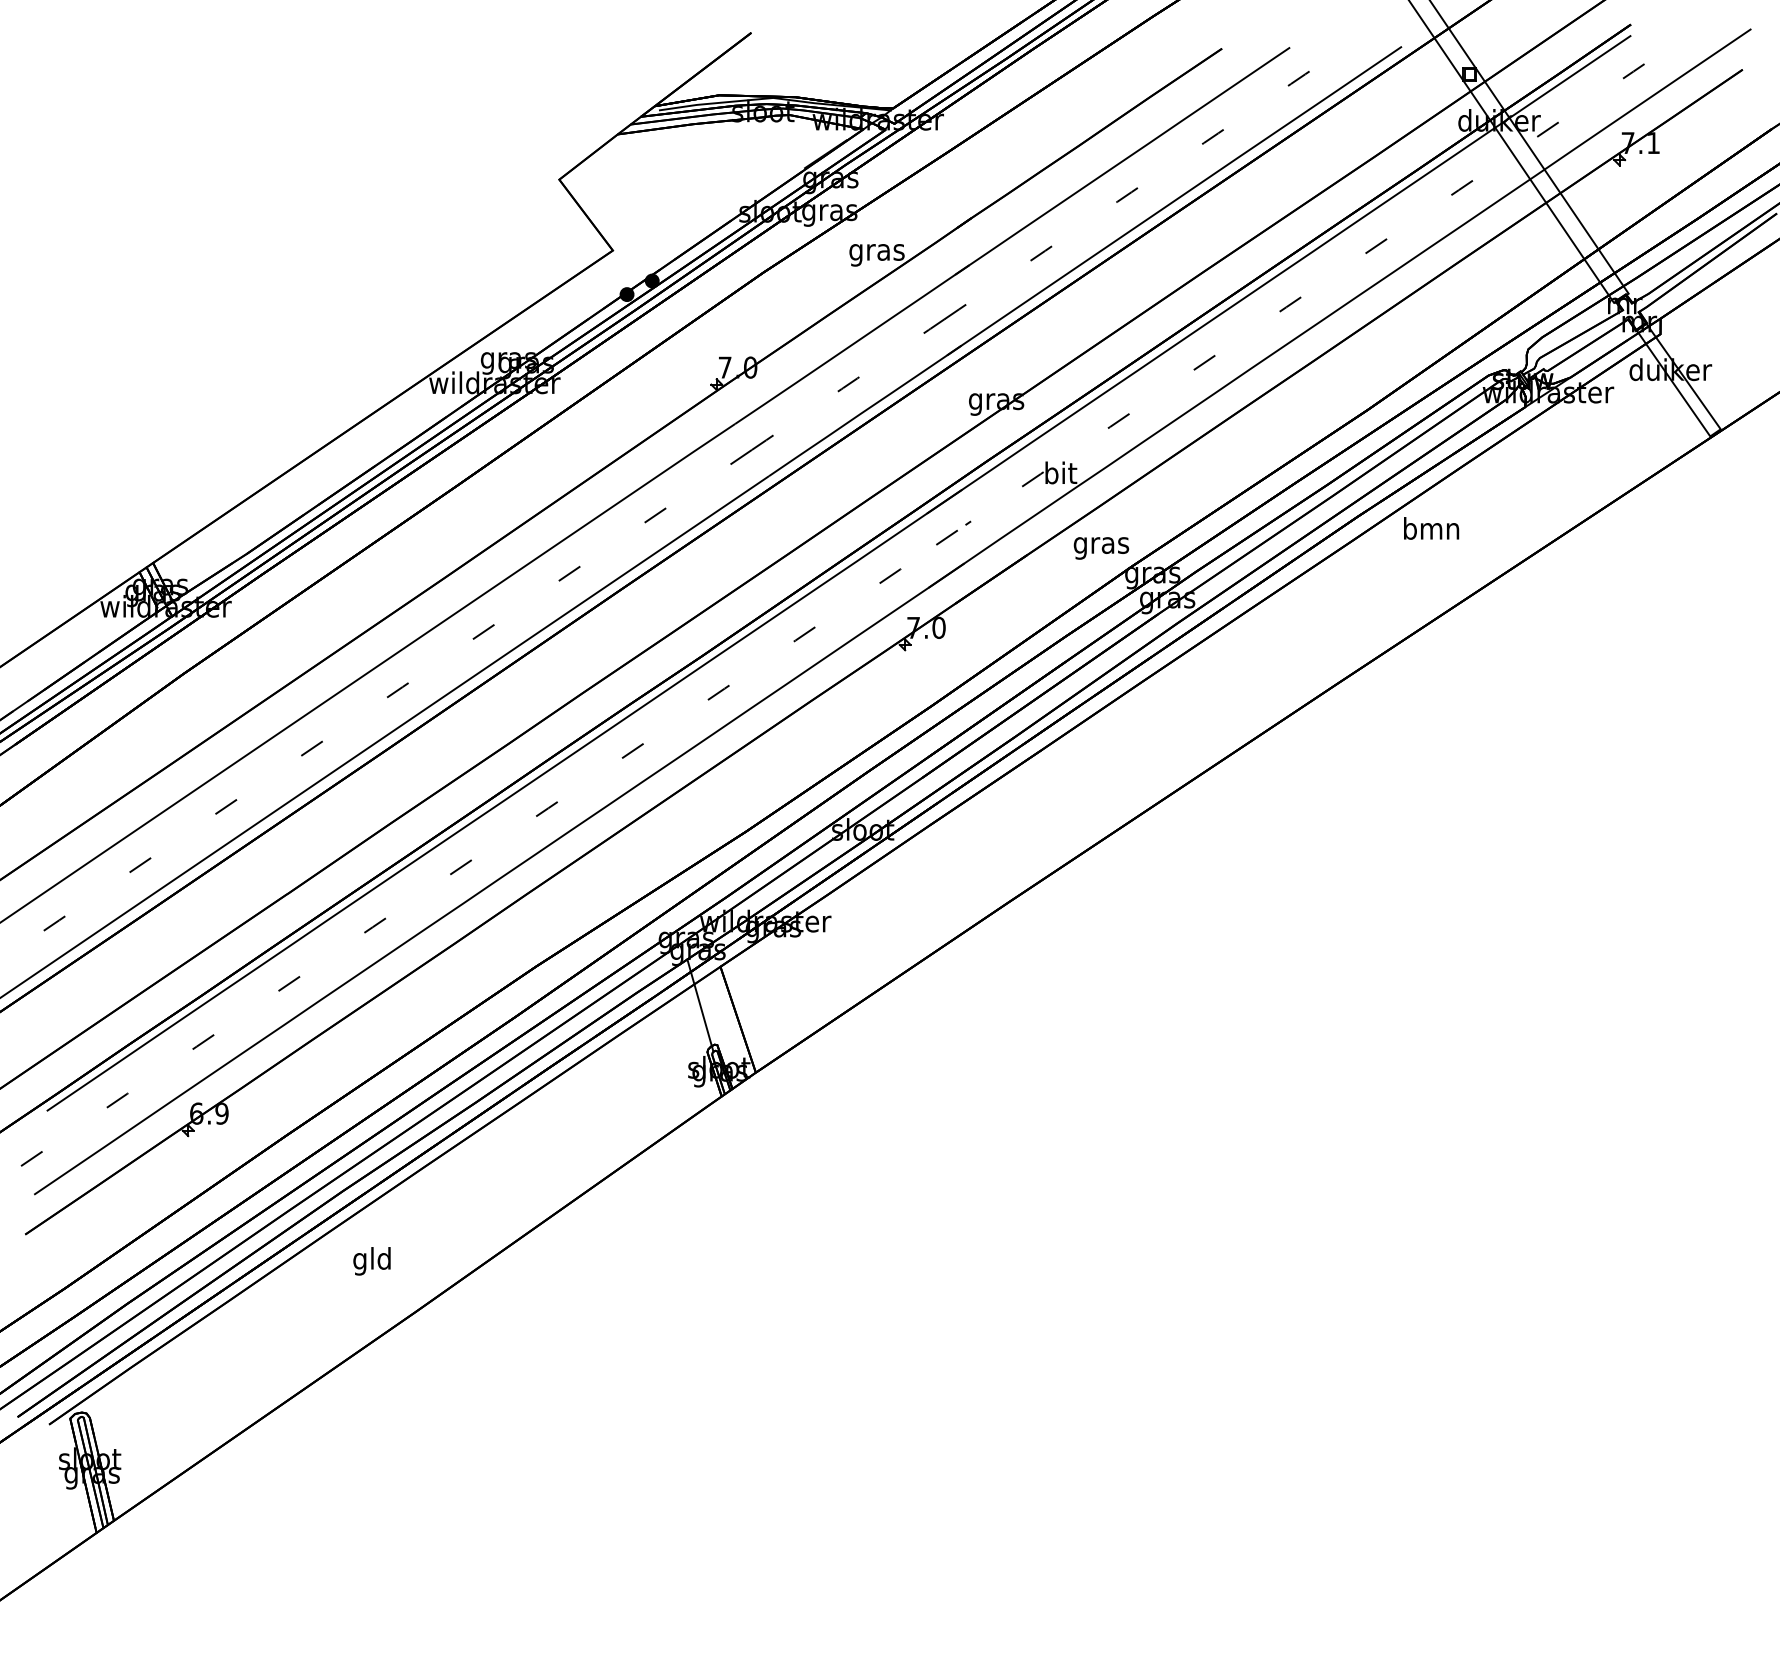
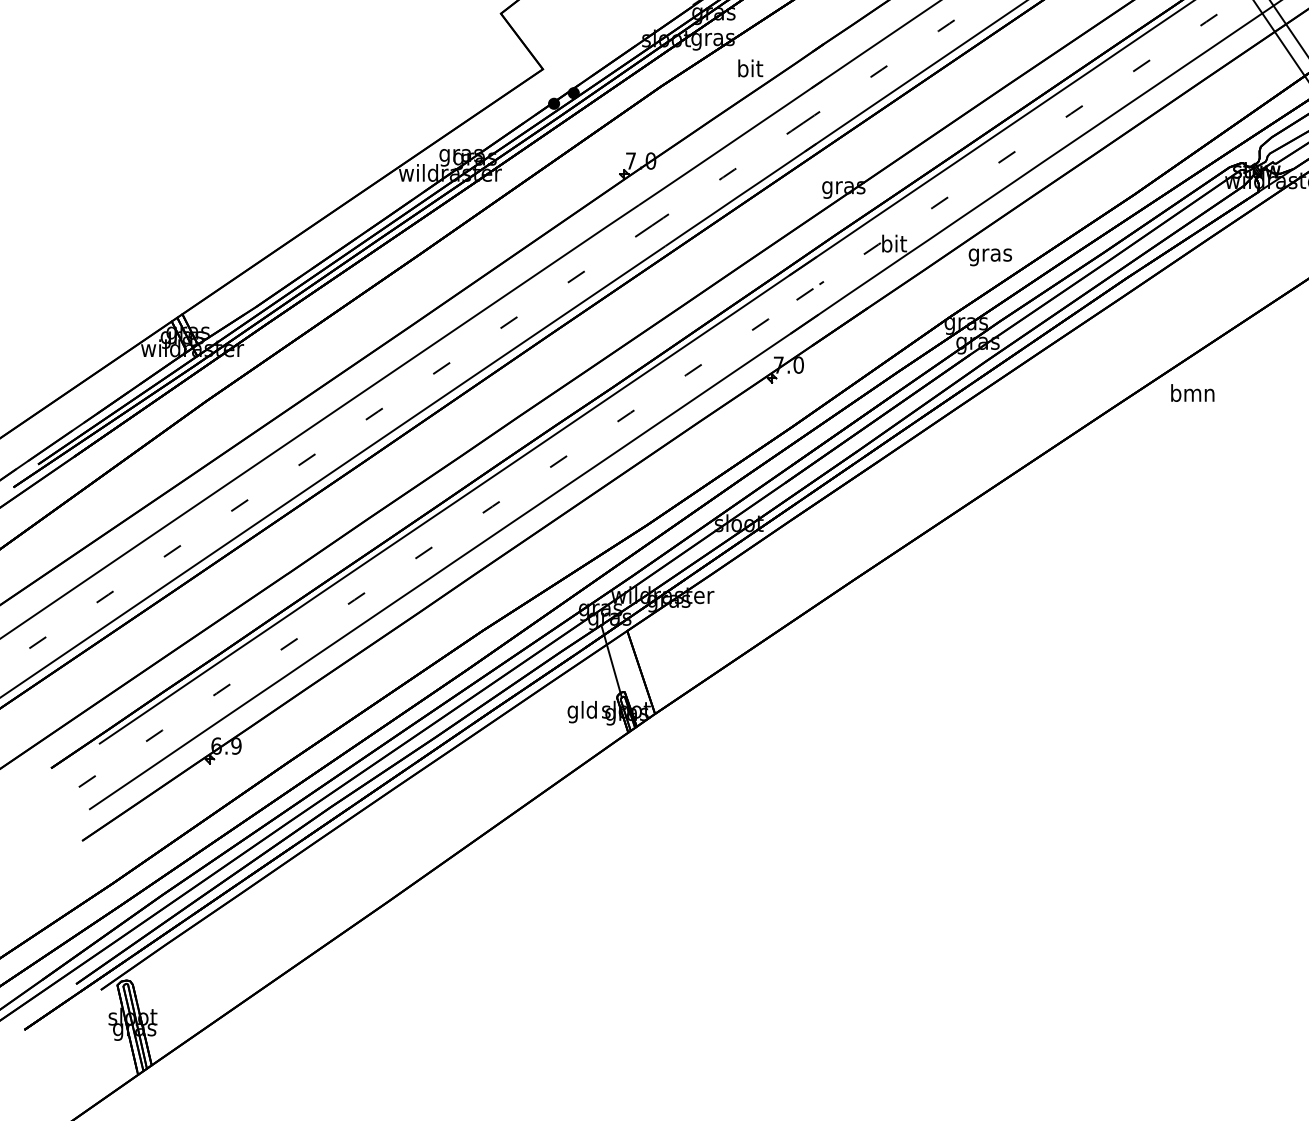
text: (876, 252) -> (749, 70), gras -> bit
text: (1431, 528) -> (1192, 393), moved
text: (1101, 548) -> (990, 257), moved
text: (371, 1261) -> (581, 712), moved

